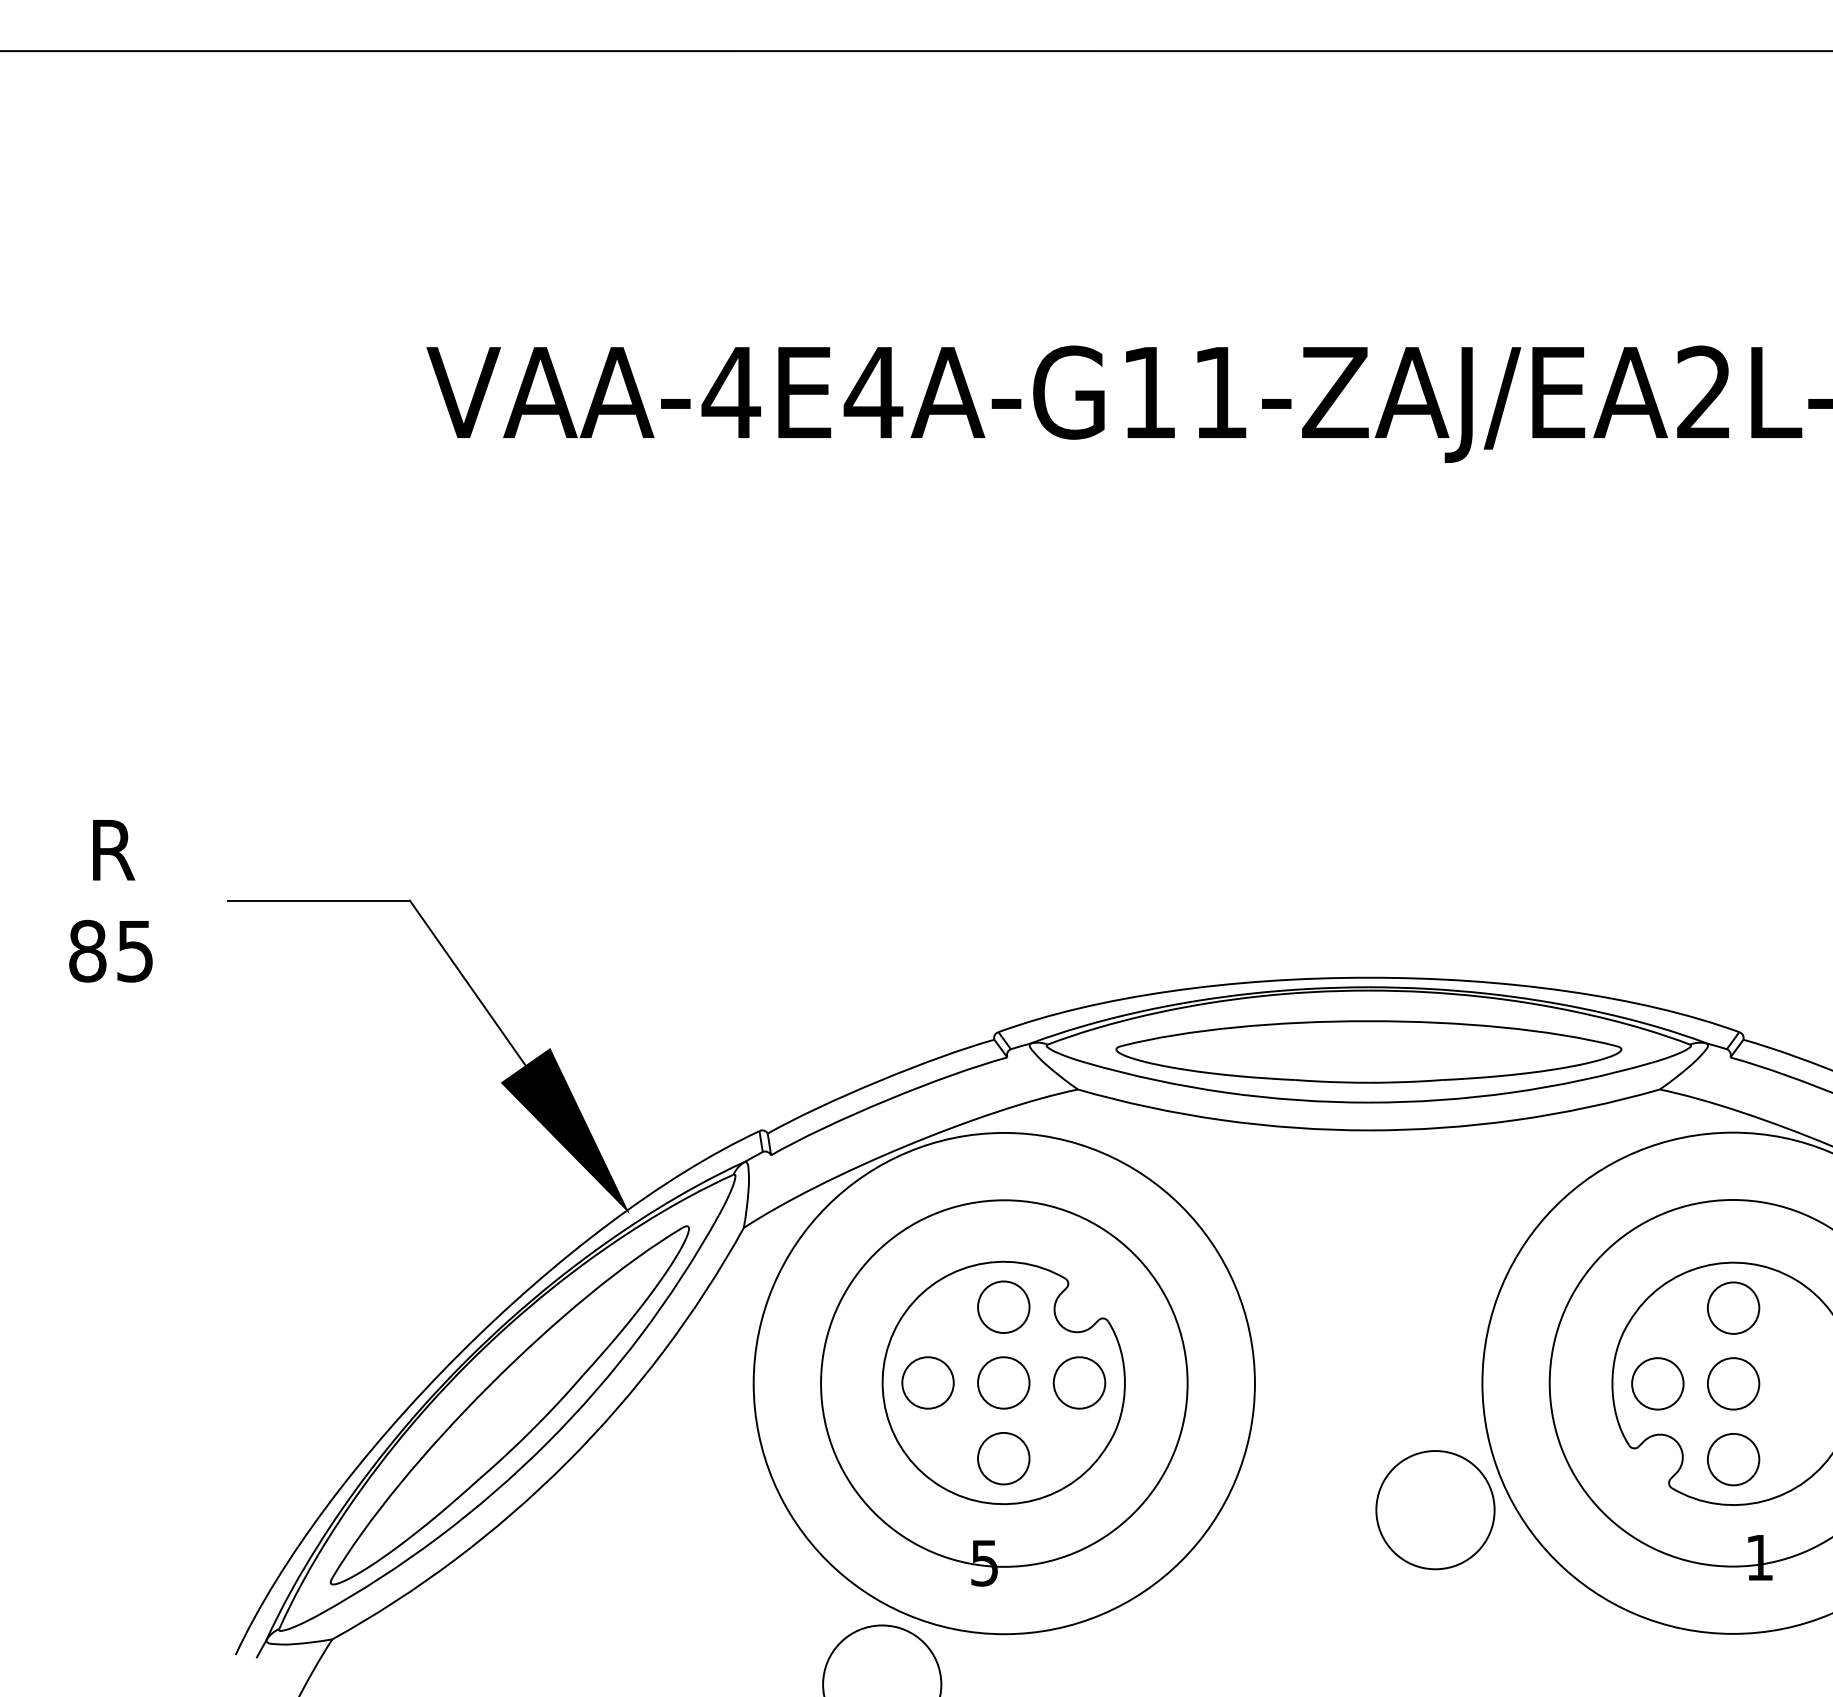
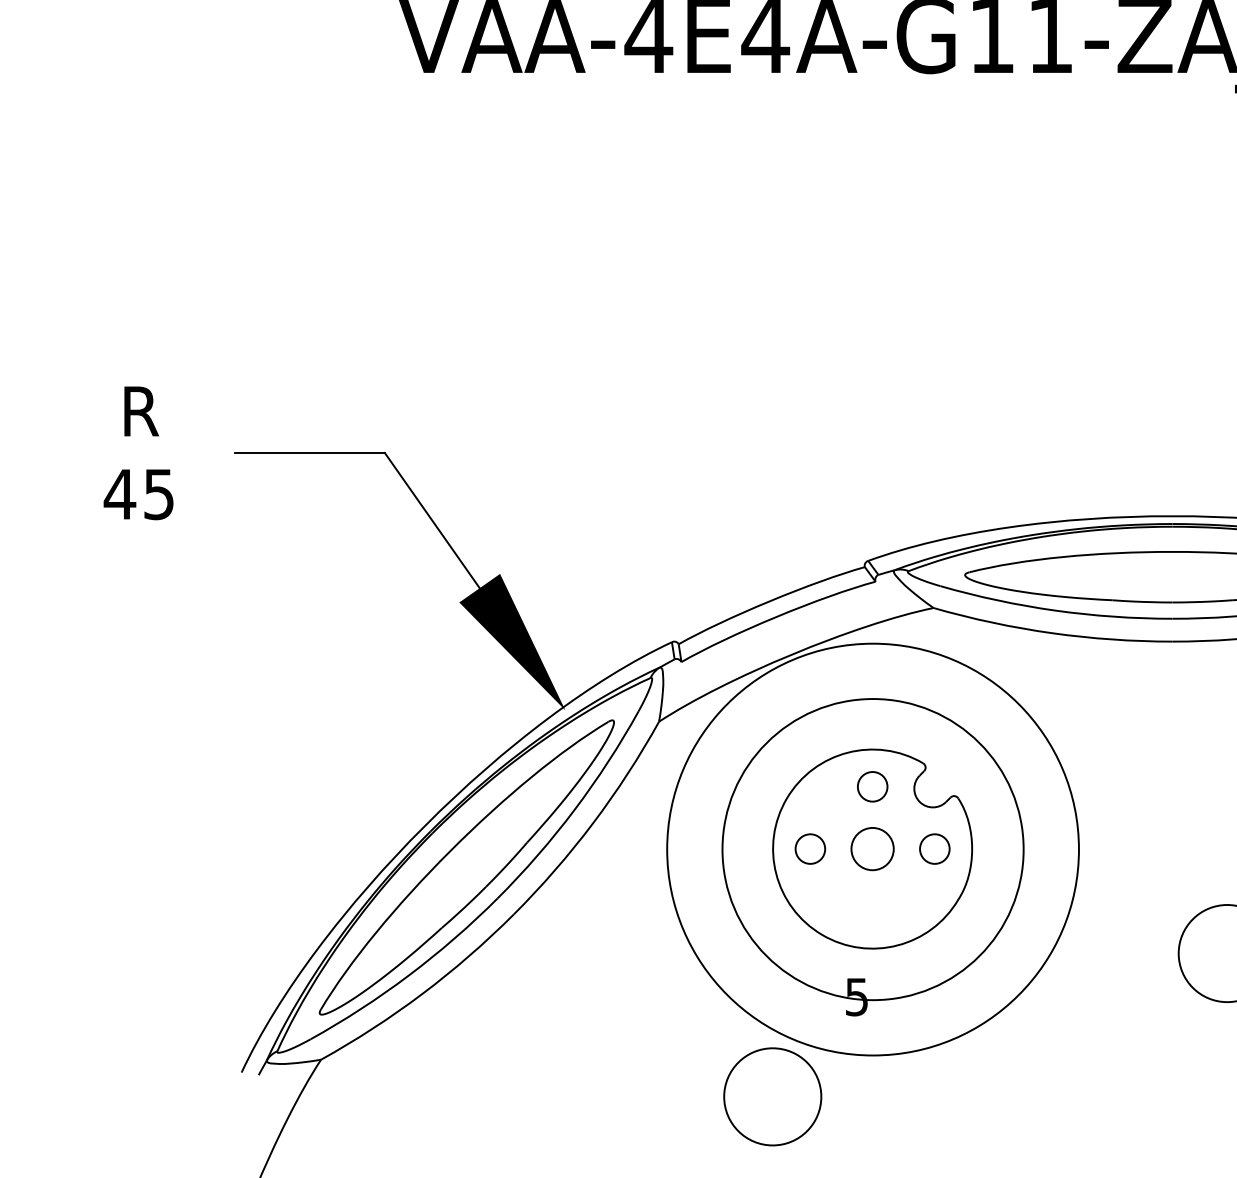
text: (87, 950) -> (119, 493), 85 -> 45
part: (1003, 1306) -> (872, 786), size x0.7
part: (927, 1382) -> (809, 848), size x0.7
part: (1079, 1382) -> (934, 848), size x0.7
part: (1003, 1458) -> (872, 911), removed

